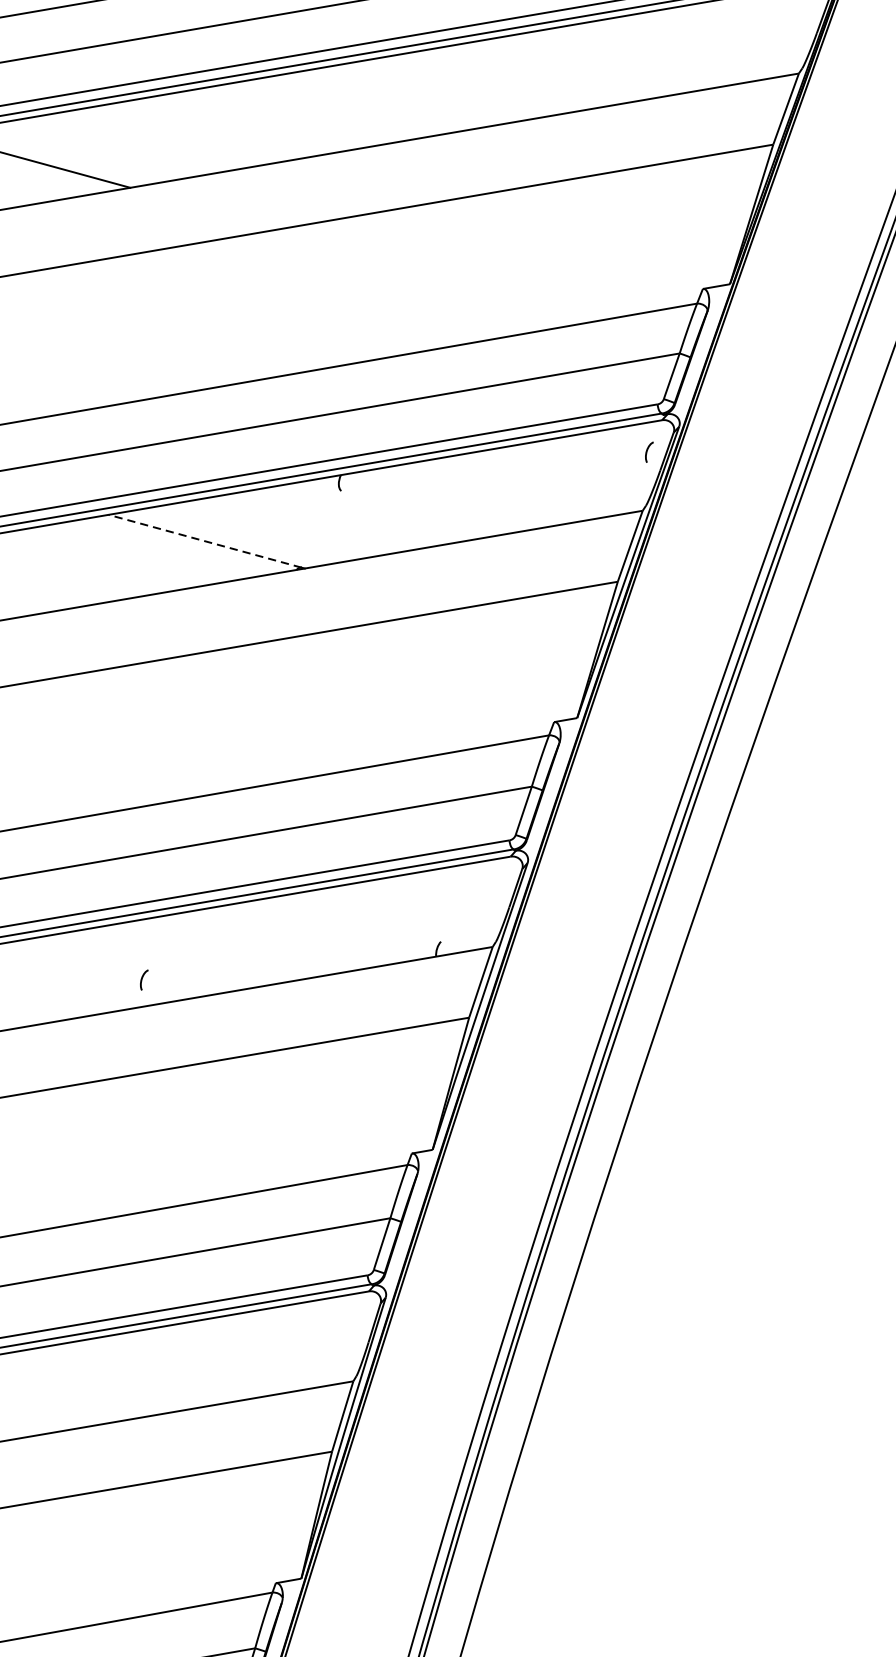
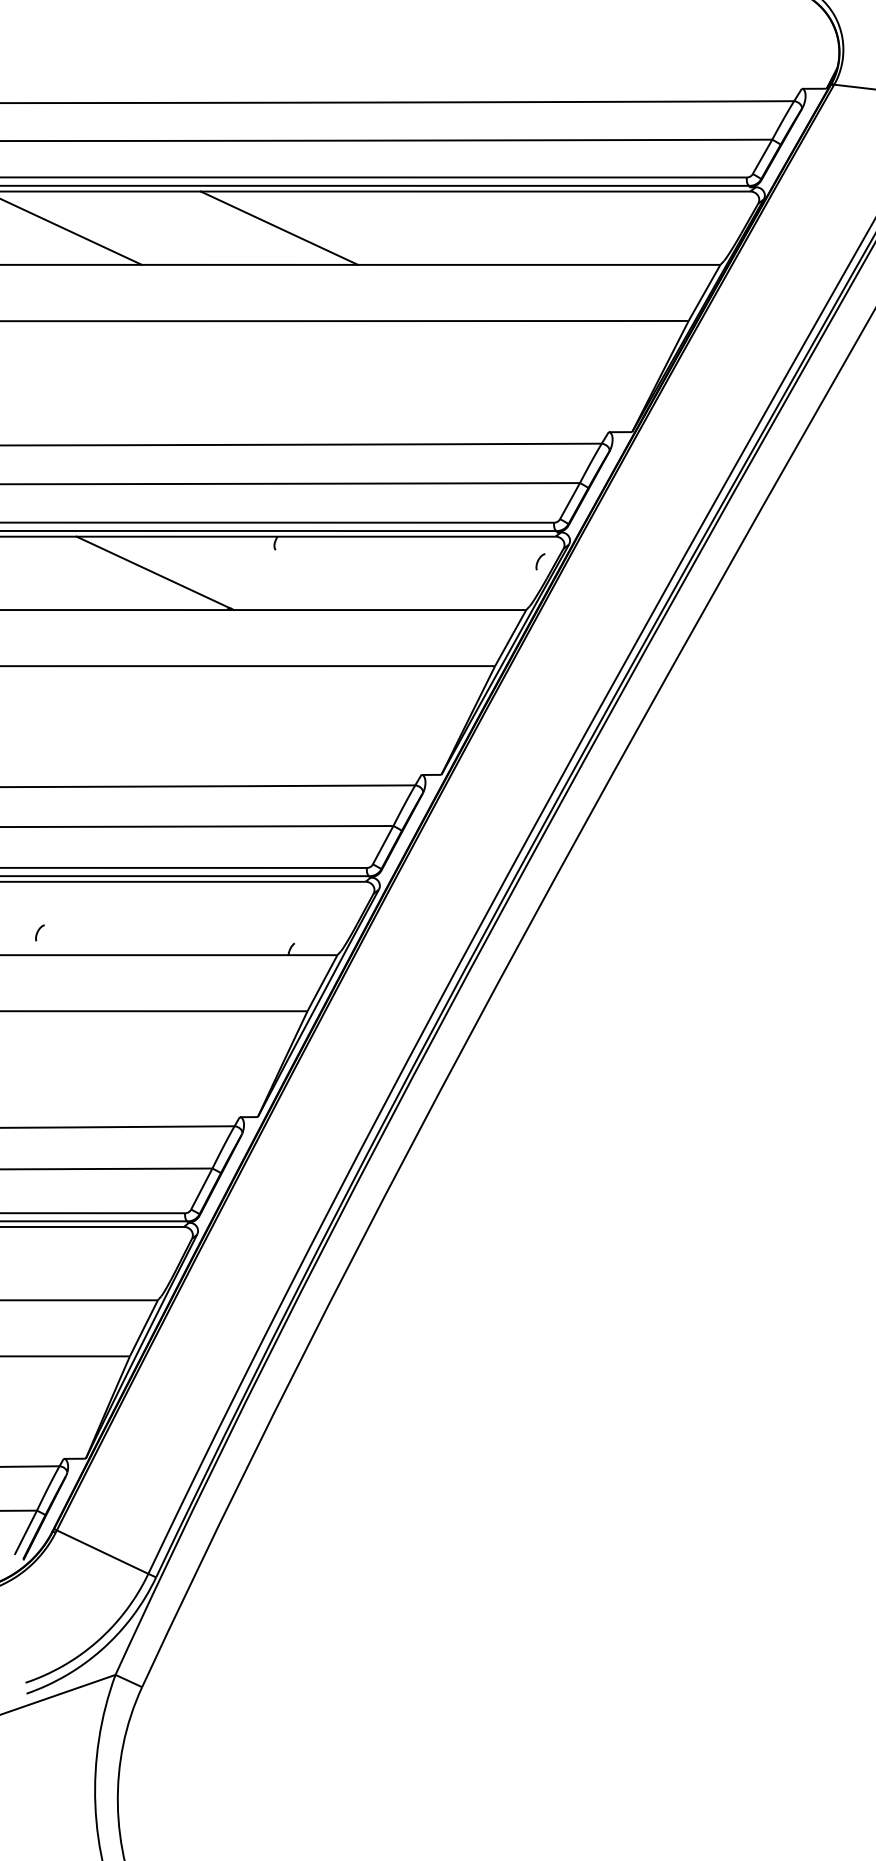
line: (281, 117) -> (279, 227), added
line: (204, 541) -> (153, 572), dashed -> solid

